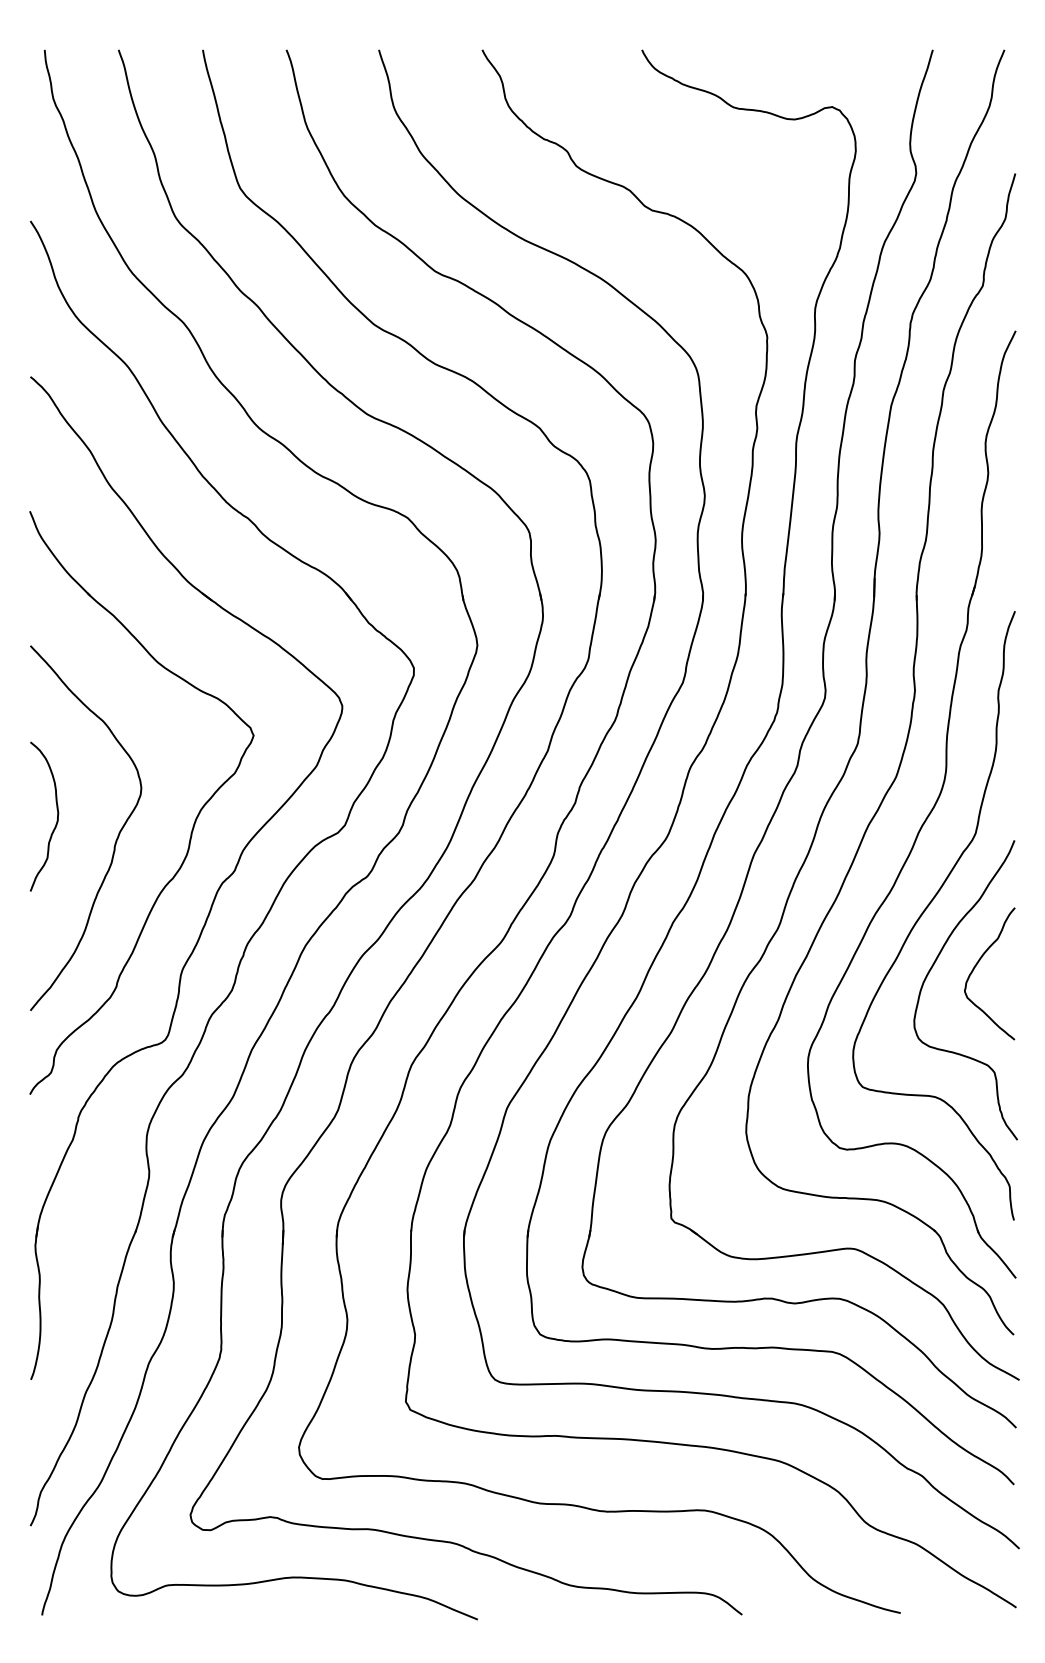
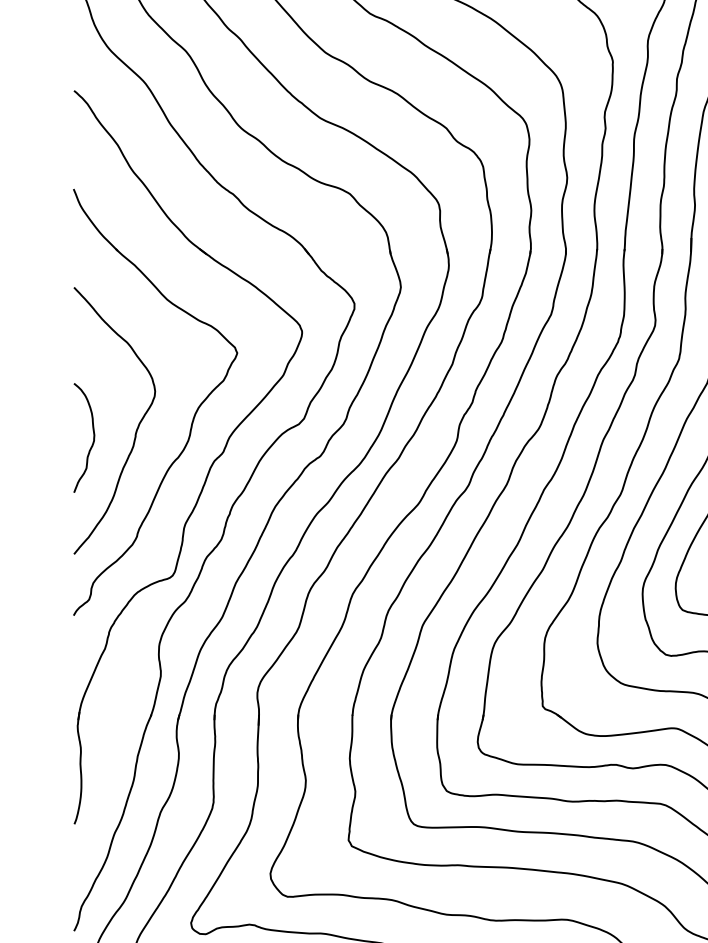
curve: (56, 820) -> (93, 440), moved

